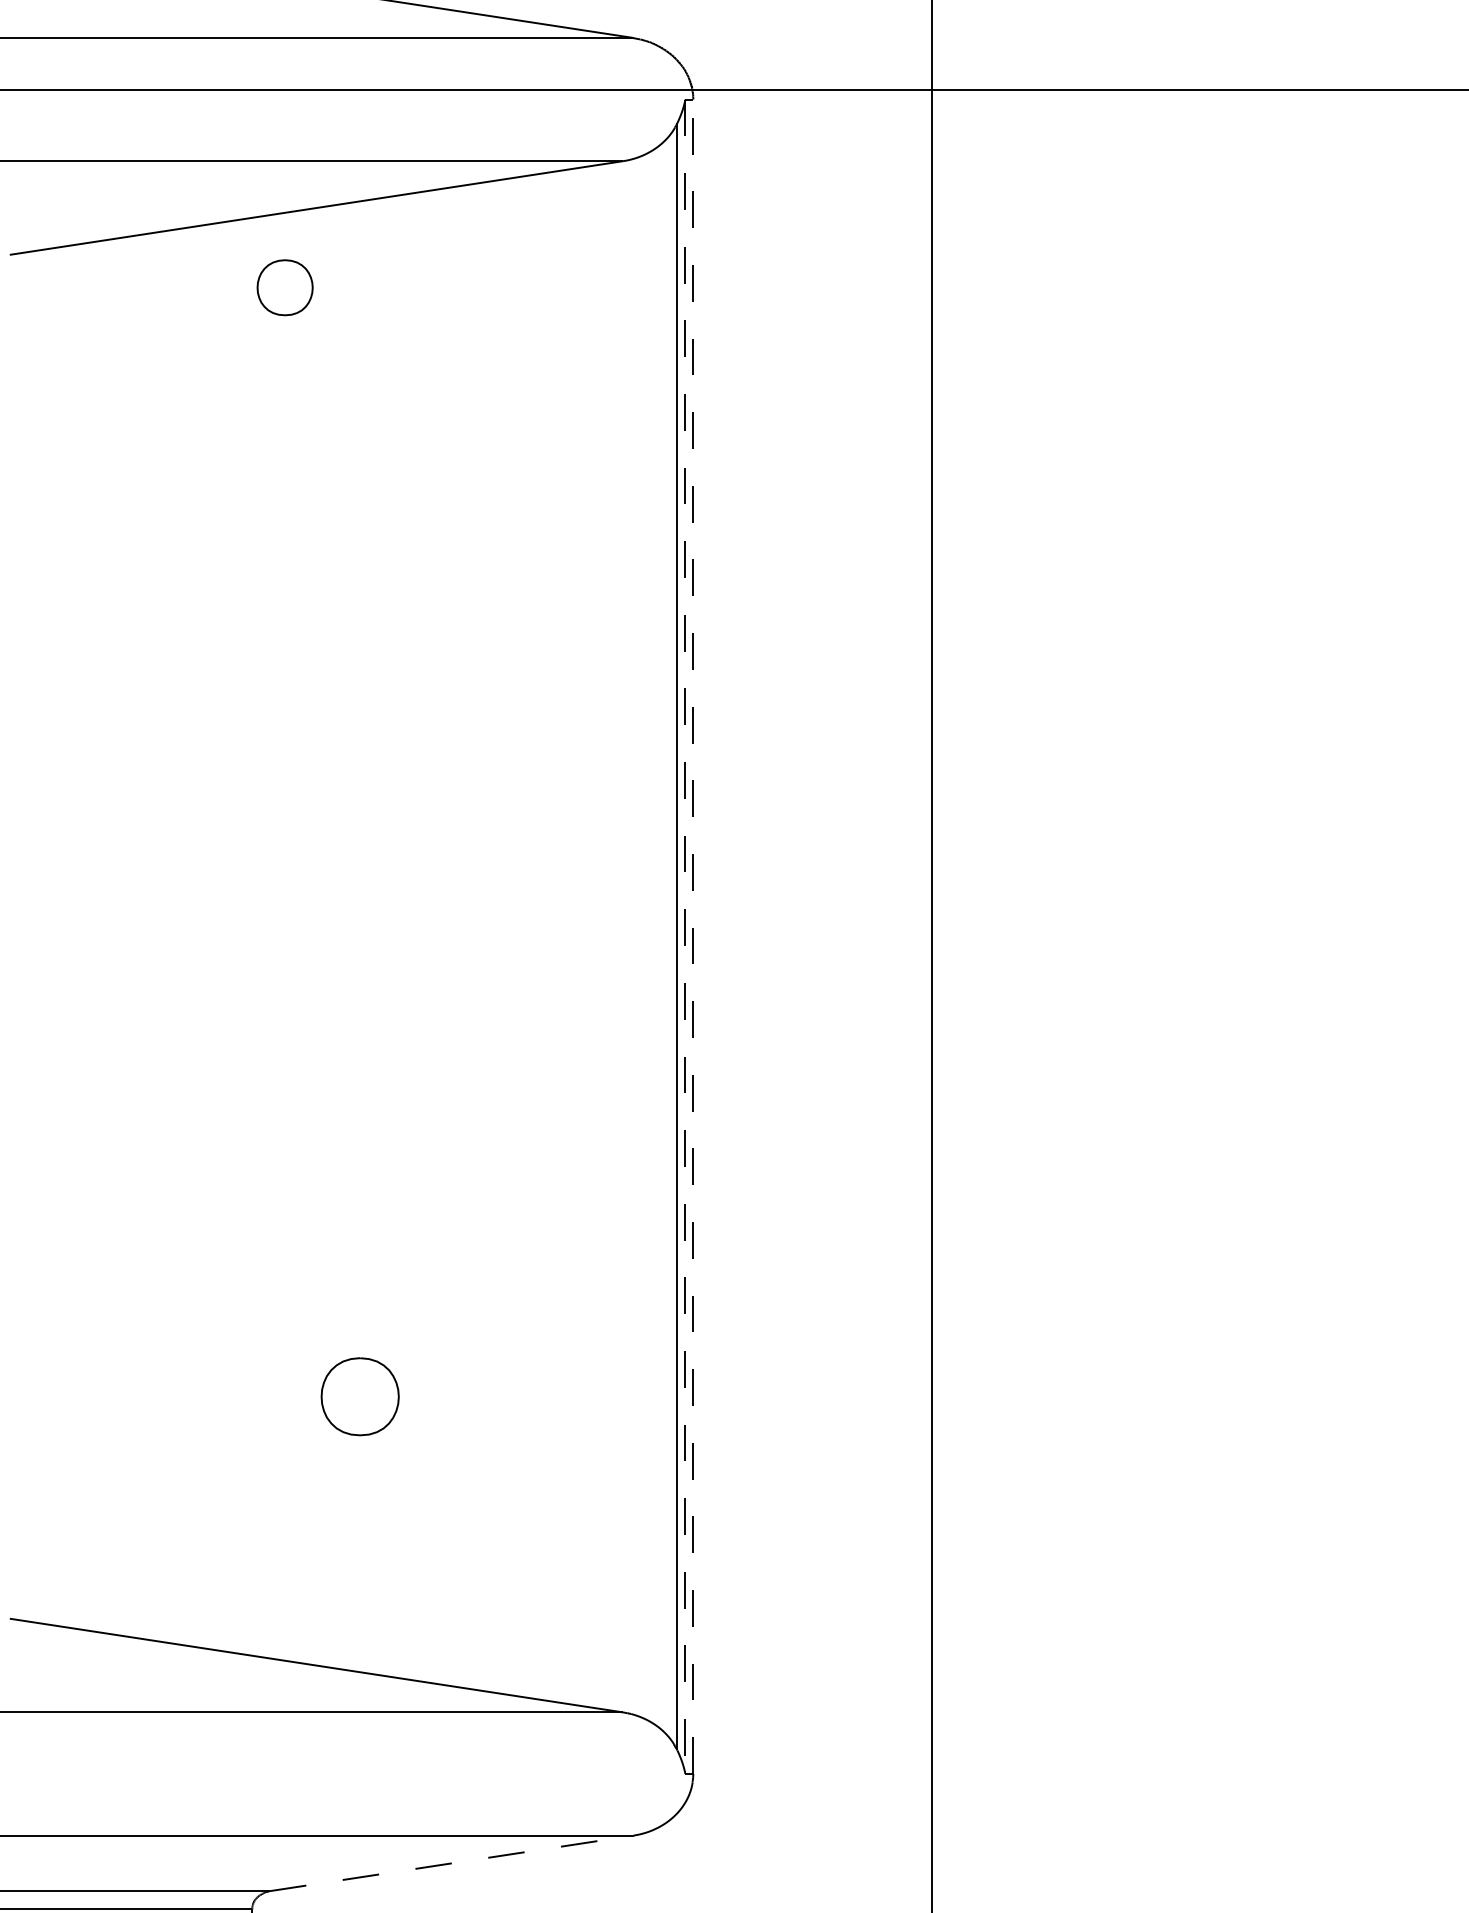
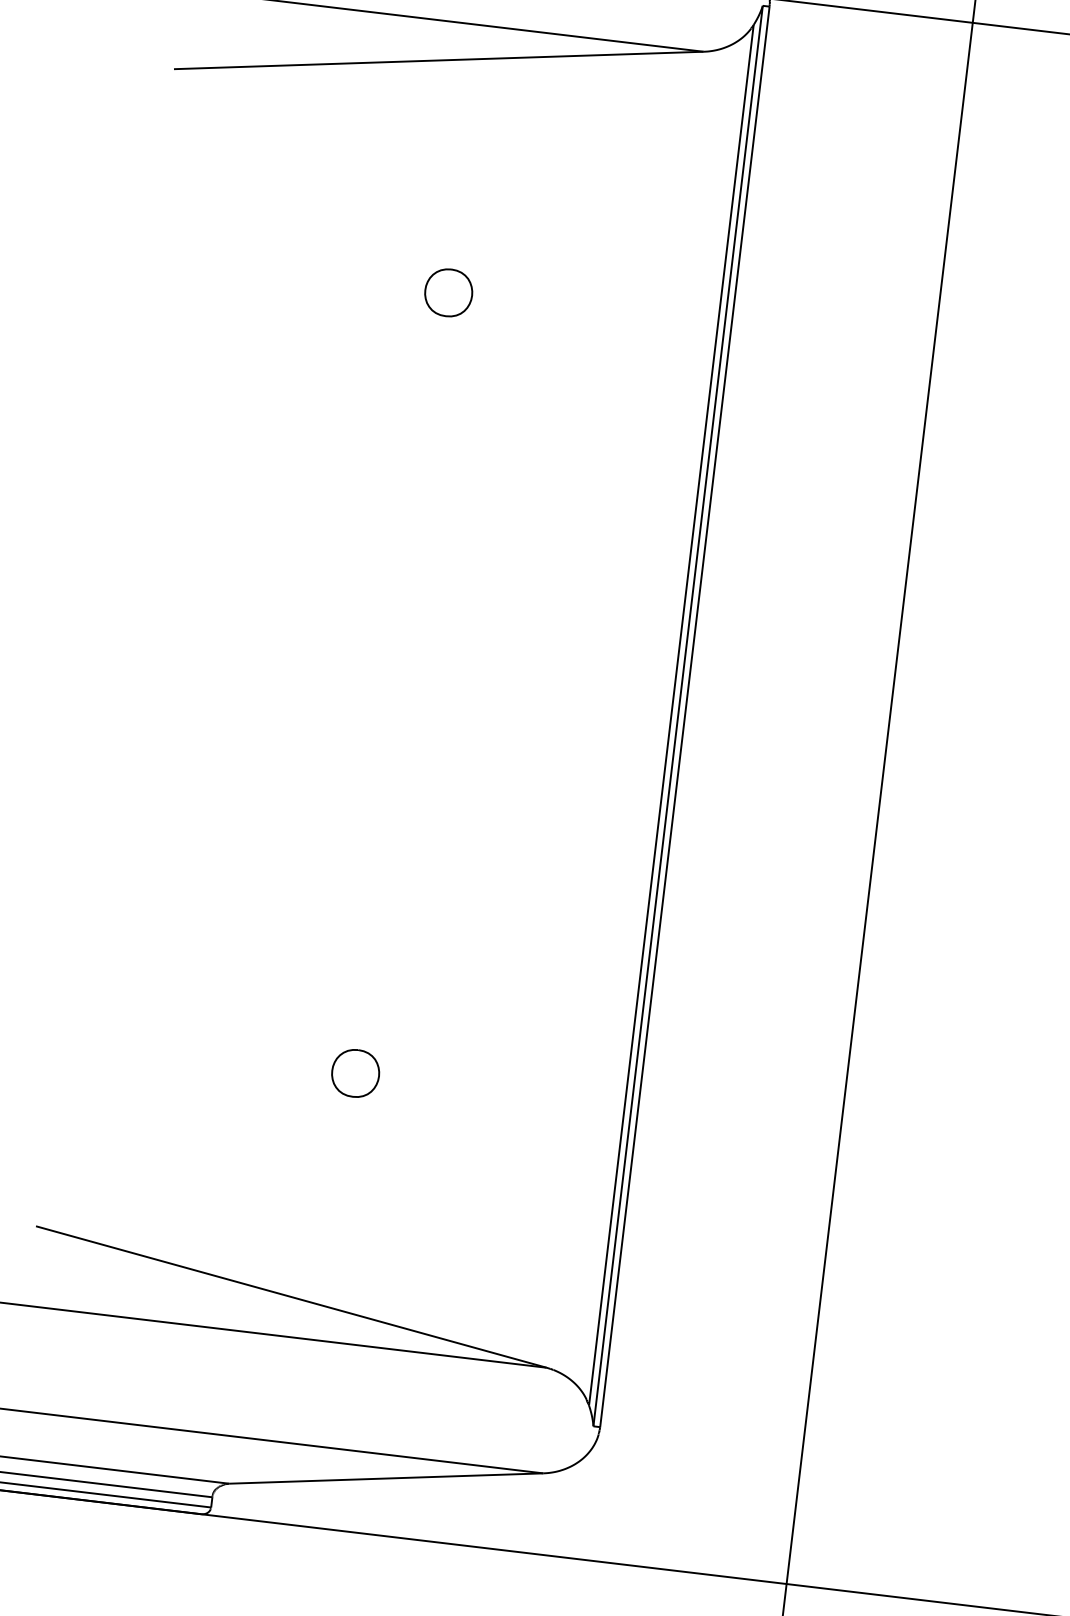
part: (284, 287) -> (448, 292), moved
line: (693, 936) -> (685, 716), dashed -> solid
line: (685, 937) -> (678, 716), dashed -> solid
part: (359, 1396) -> (355, 1073), size x0.71
line: (451, 1863) -> (385, 1478), dashed -> solid

